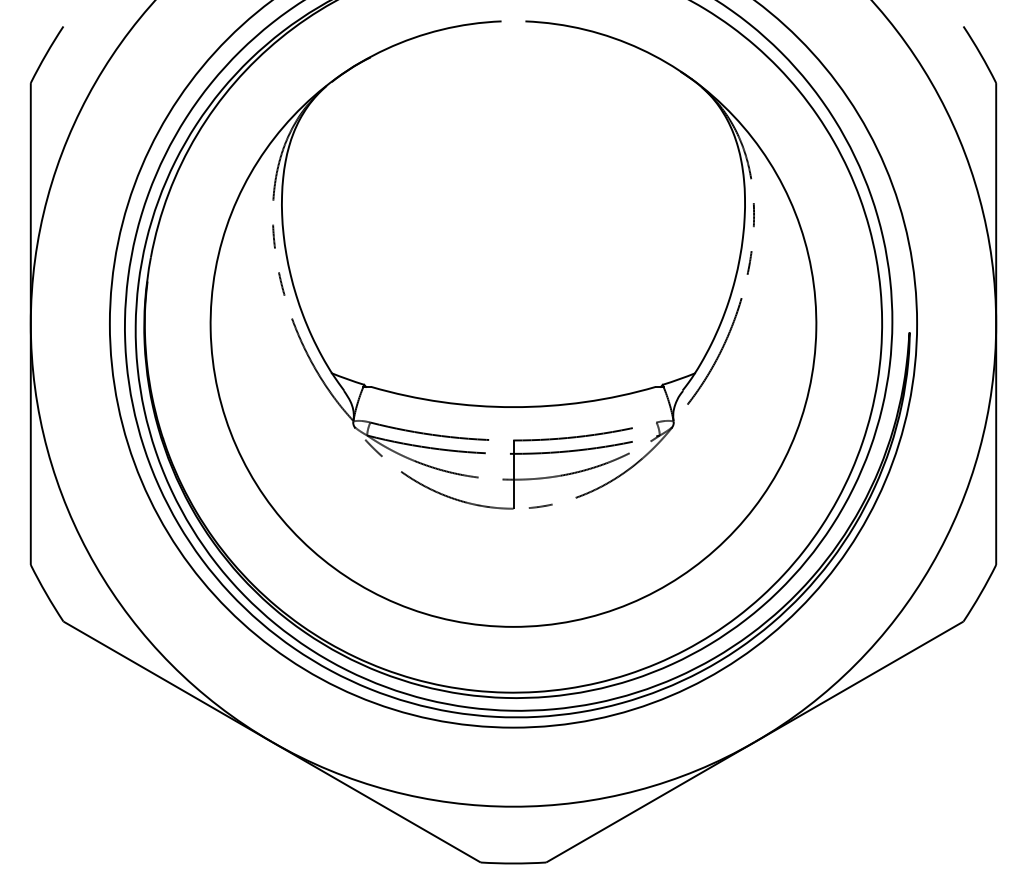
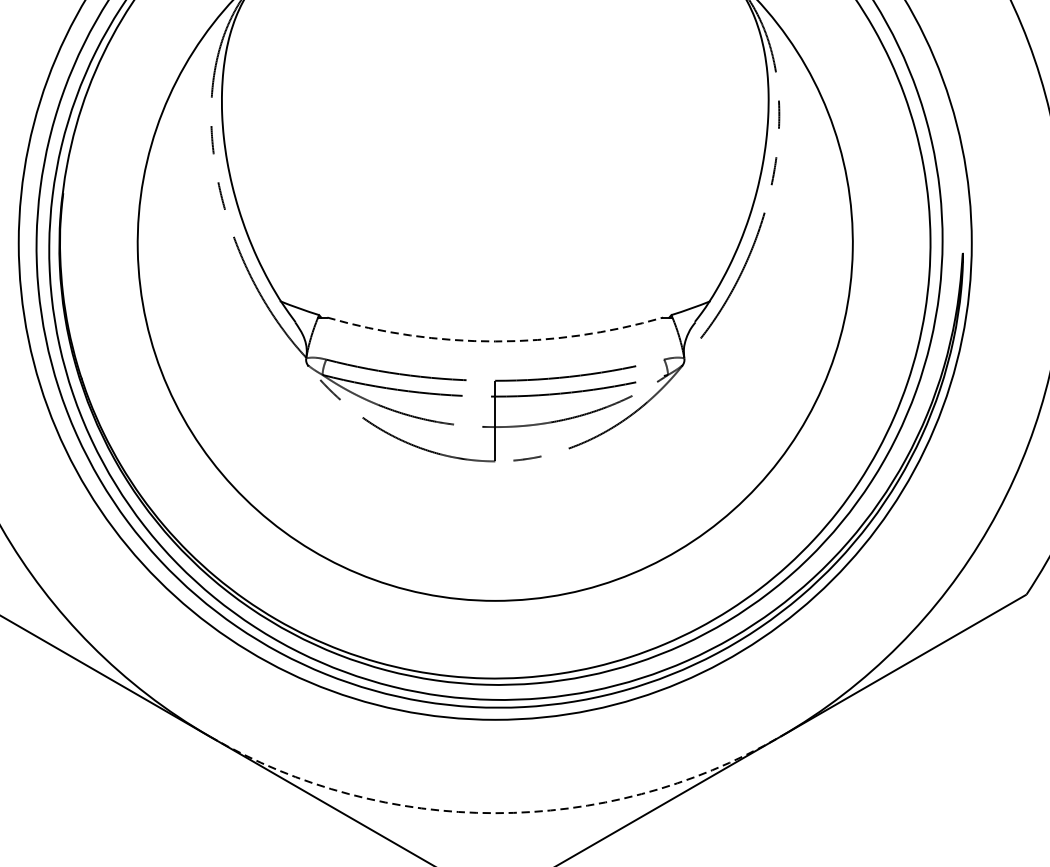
arc: (513, 407) -> (495, 341), solid -> dashed
arc: (513, 806) -> (495, 812), solid -> dashed

